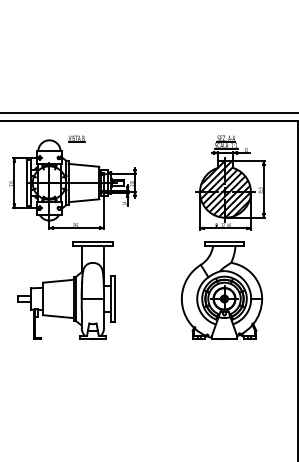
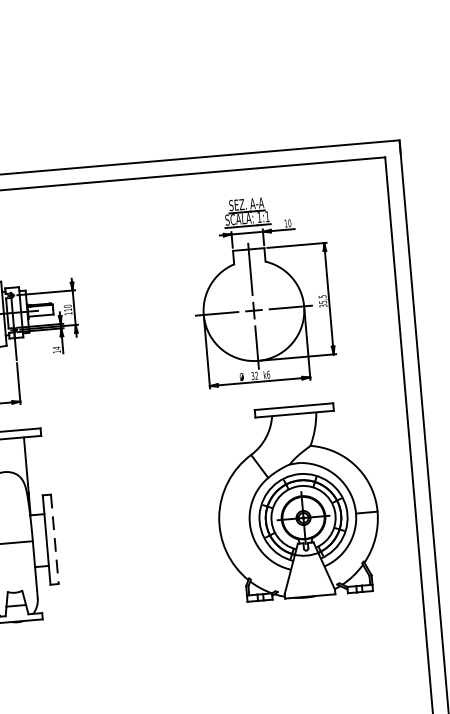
hatch: (225, 189) -> (253, 305), removed
part: (222, 290) -> (298, 501), moved
line: (115, 298) -> (55, 538), solid -> dashed

